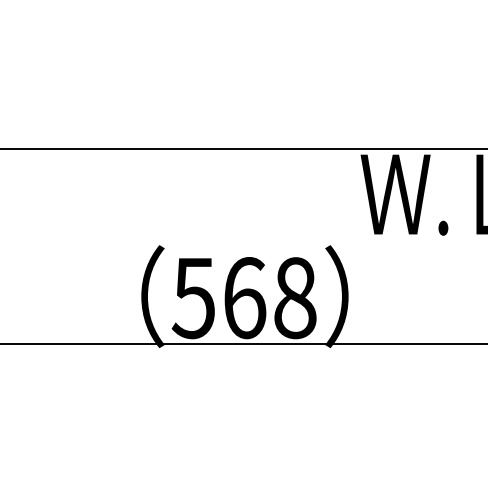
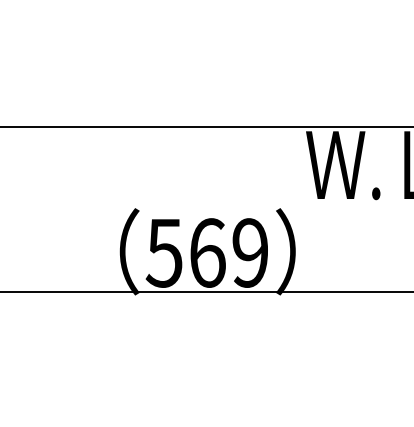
text: (295, 298) -> (250, 253), 568 -> 569

